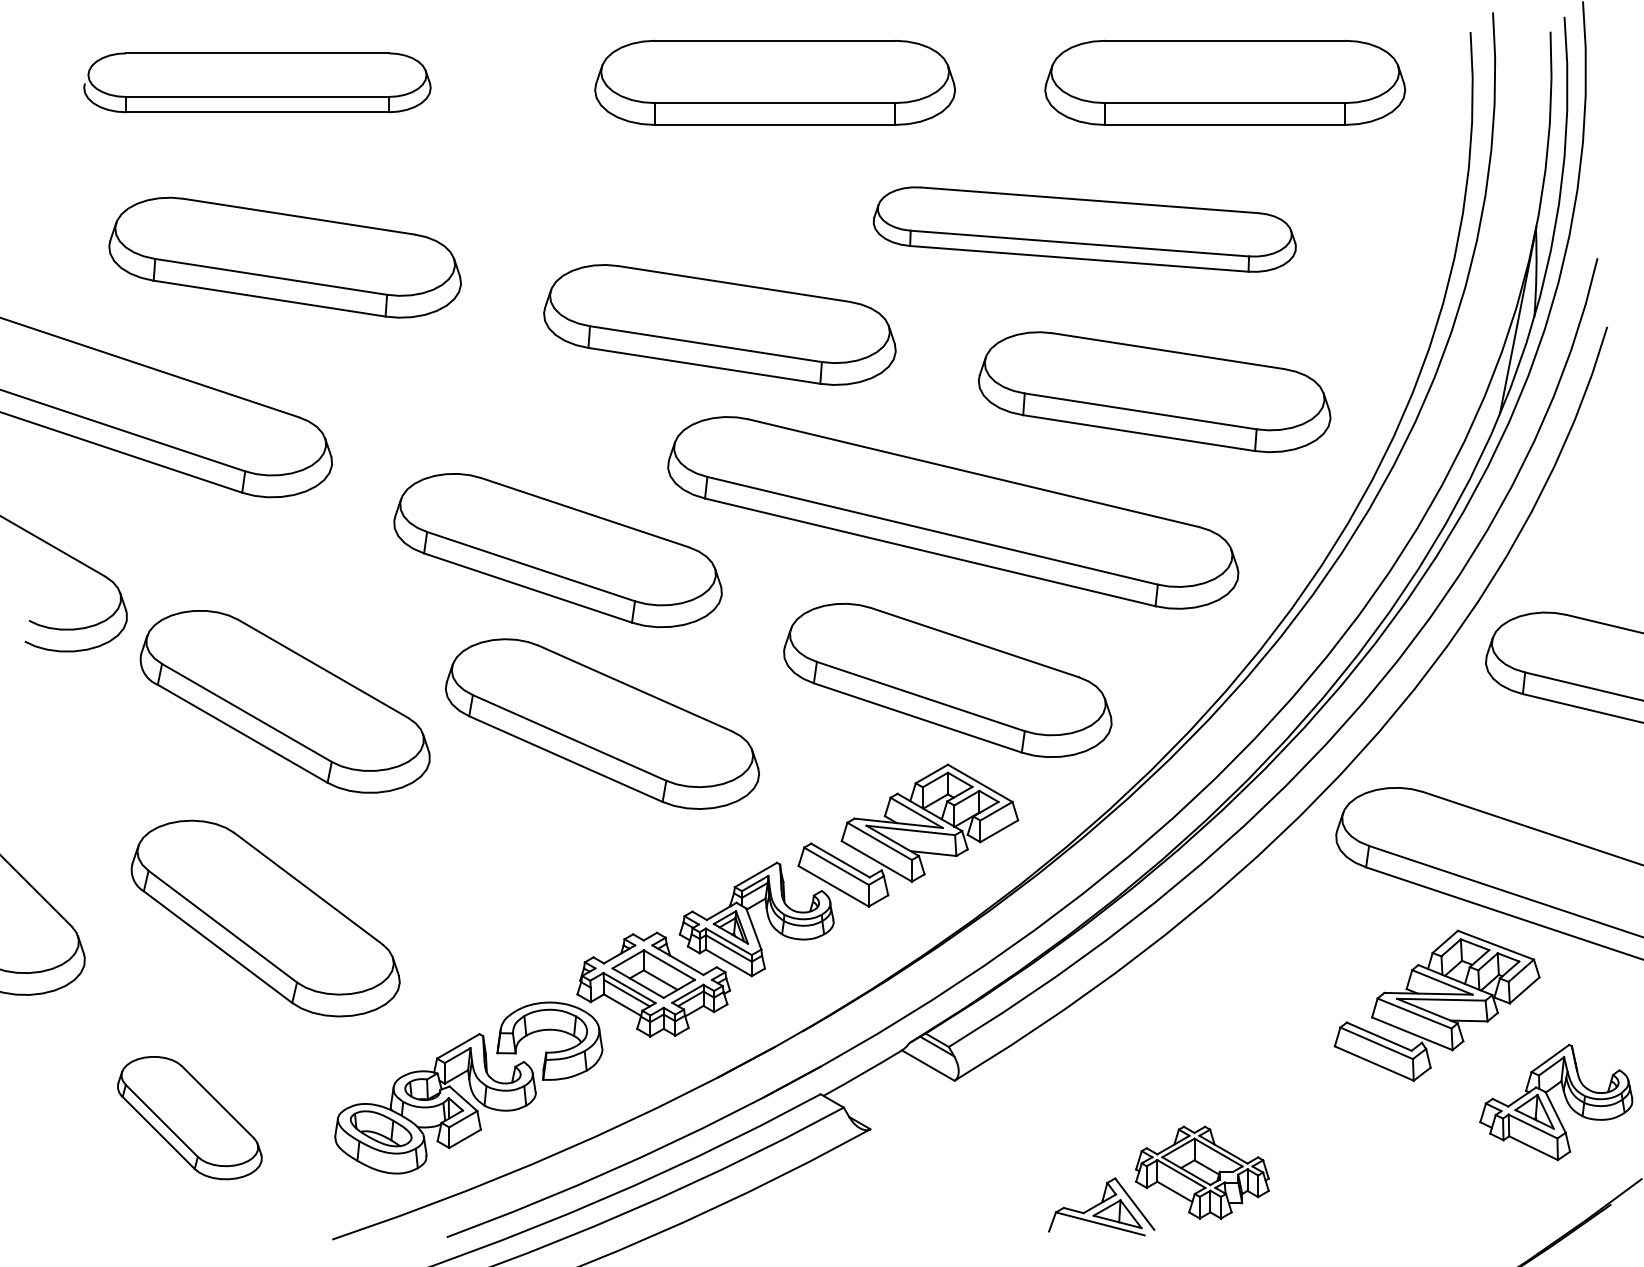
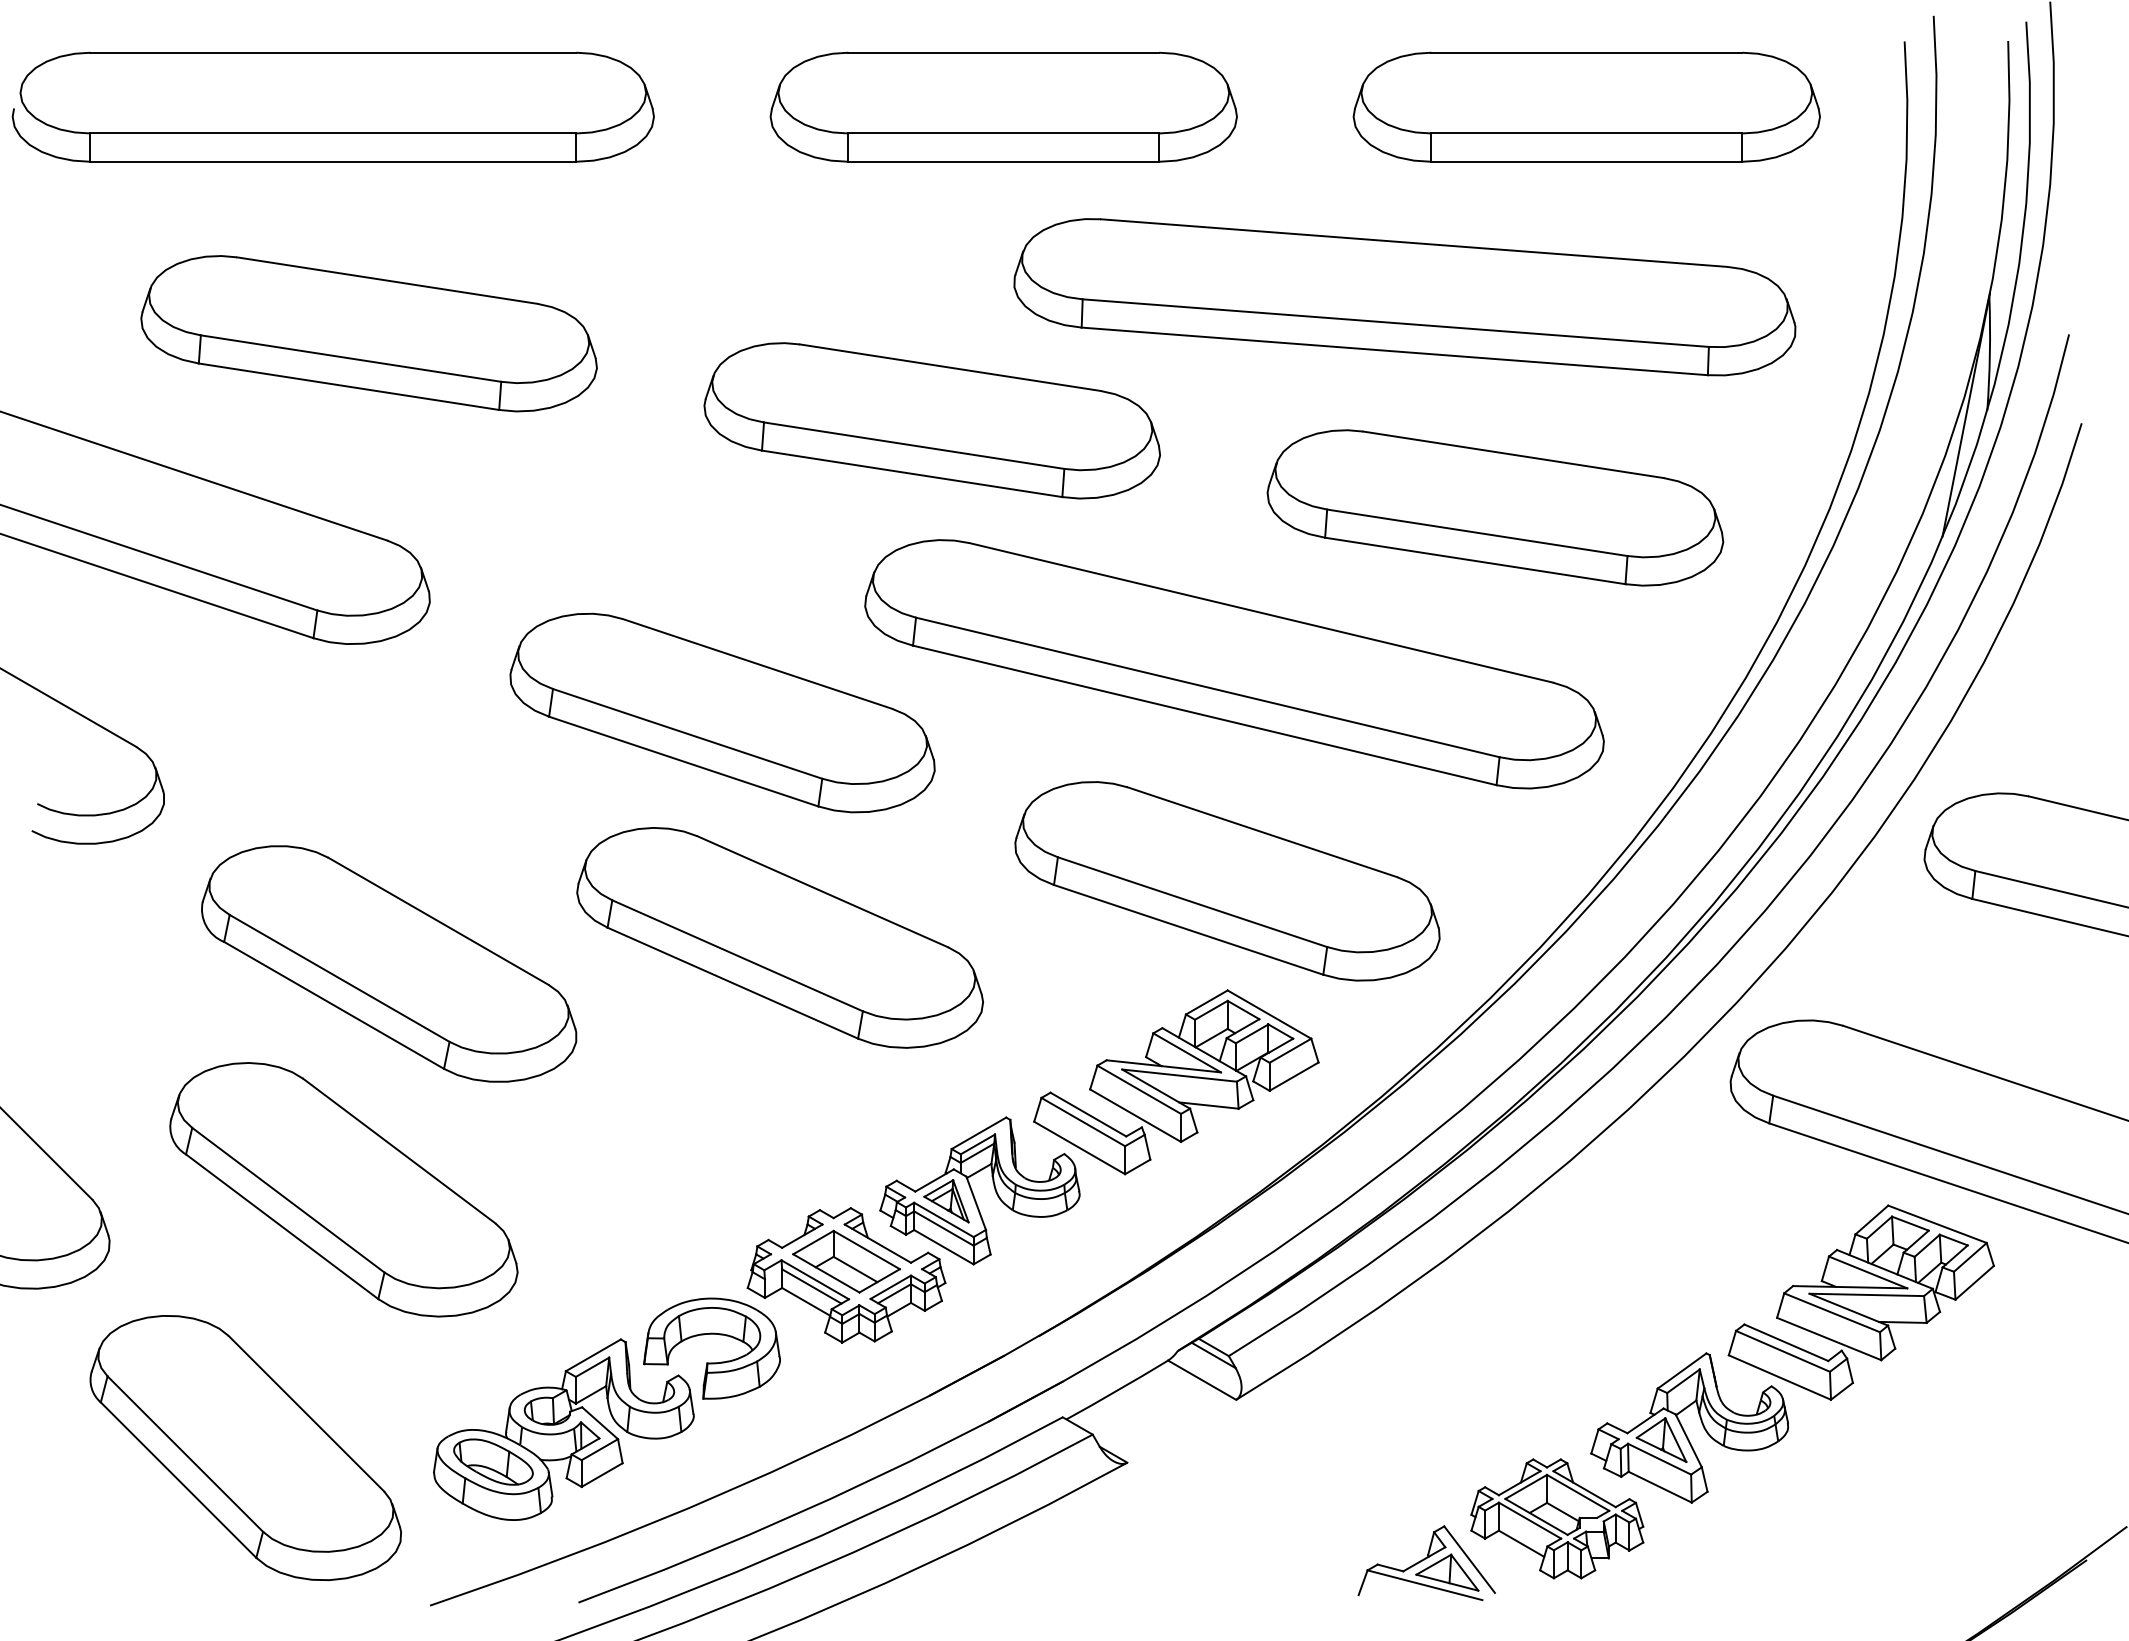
part: (256, 82) -> (332, 106), size x1.43
part: (1084, 229) -> (1404, 297), size x1.43
part: (285, 701) -> (389, 963), moved
part: (1556, 1102) -> (1689, 1427), moved
part: (189, 1118) -> (245, 1448), size x1.67

